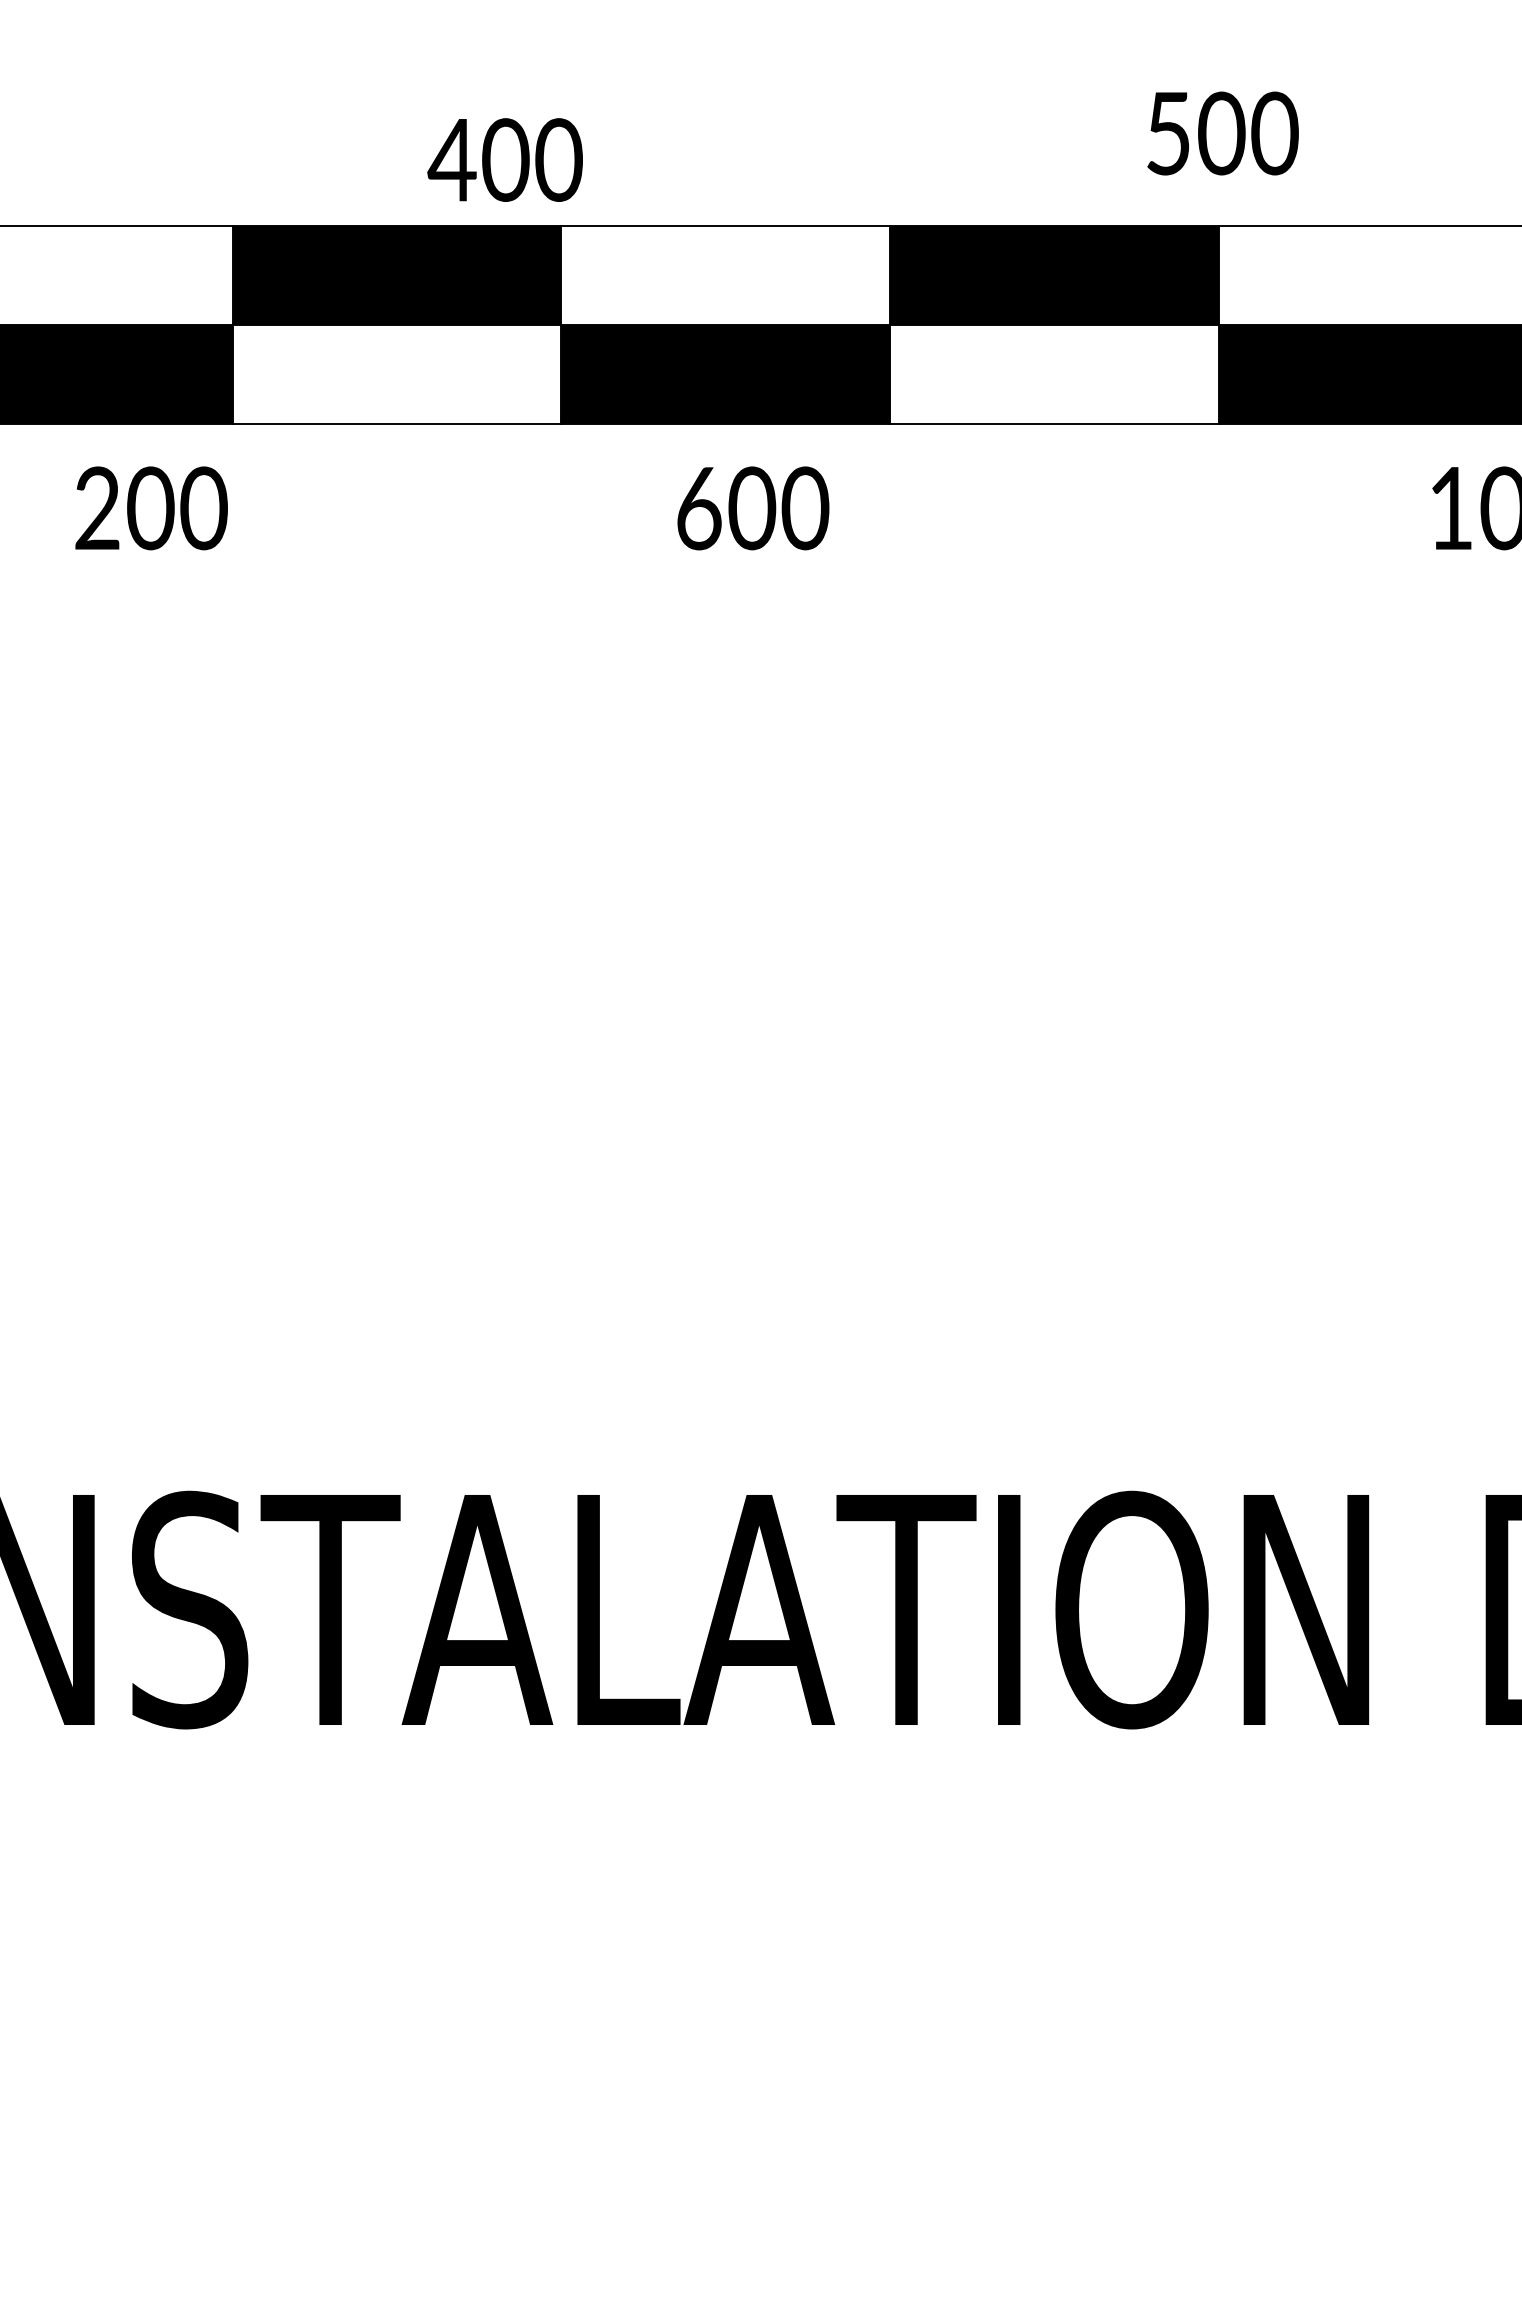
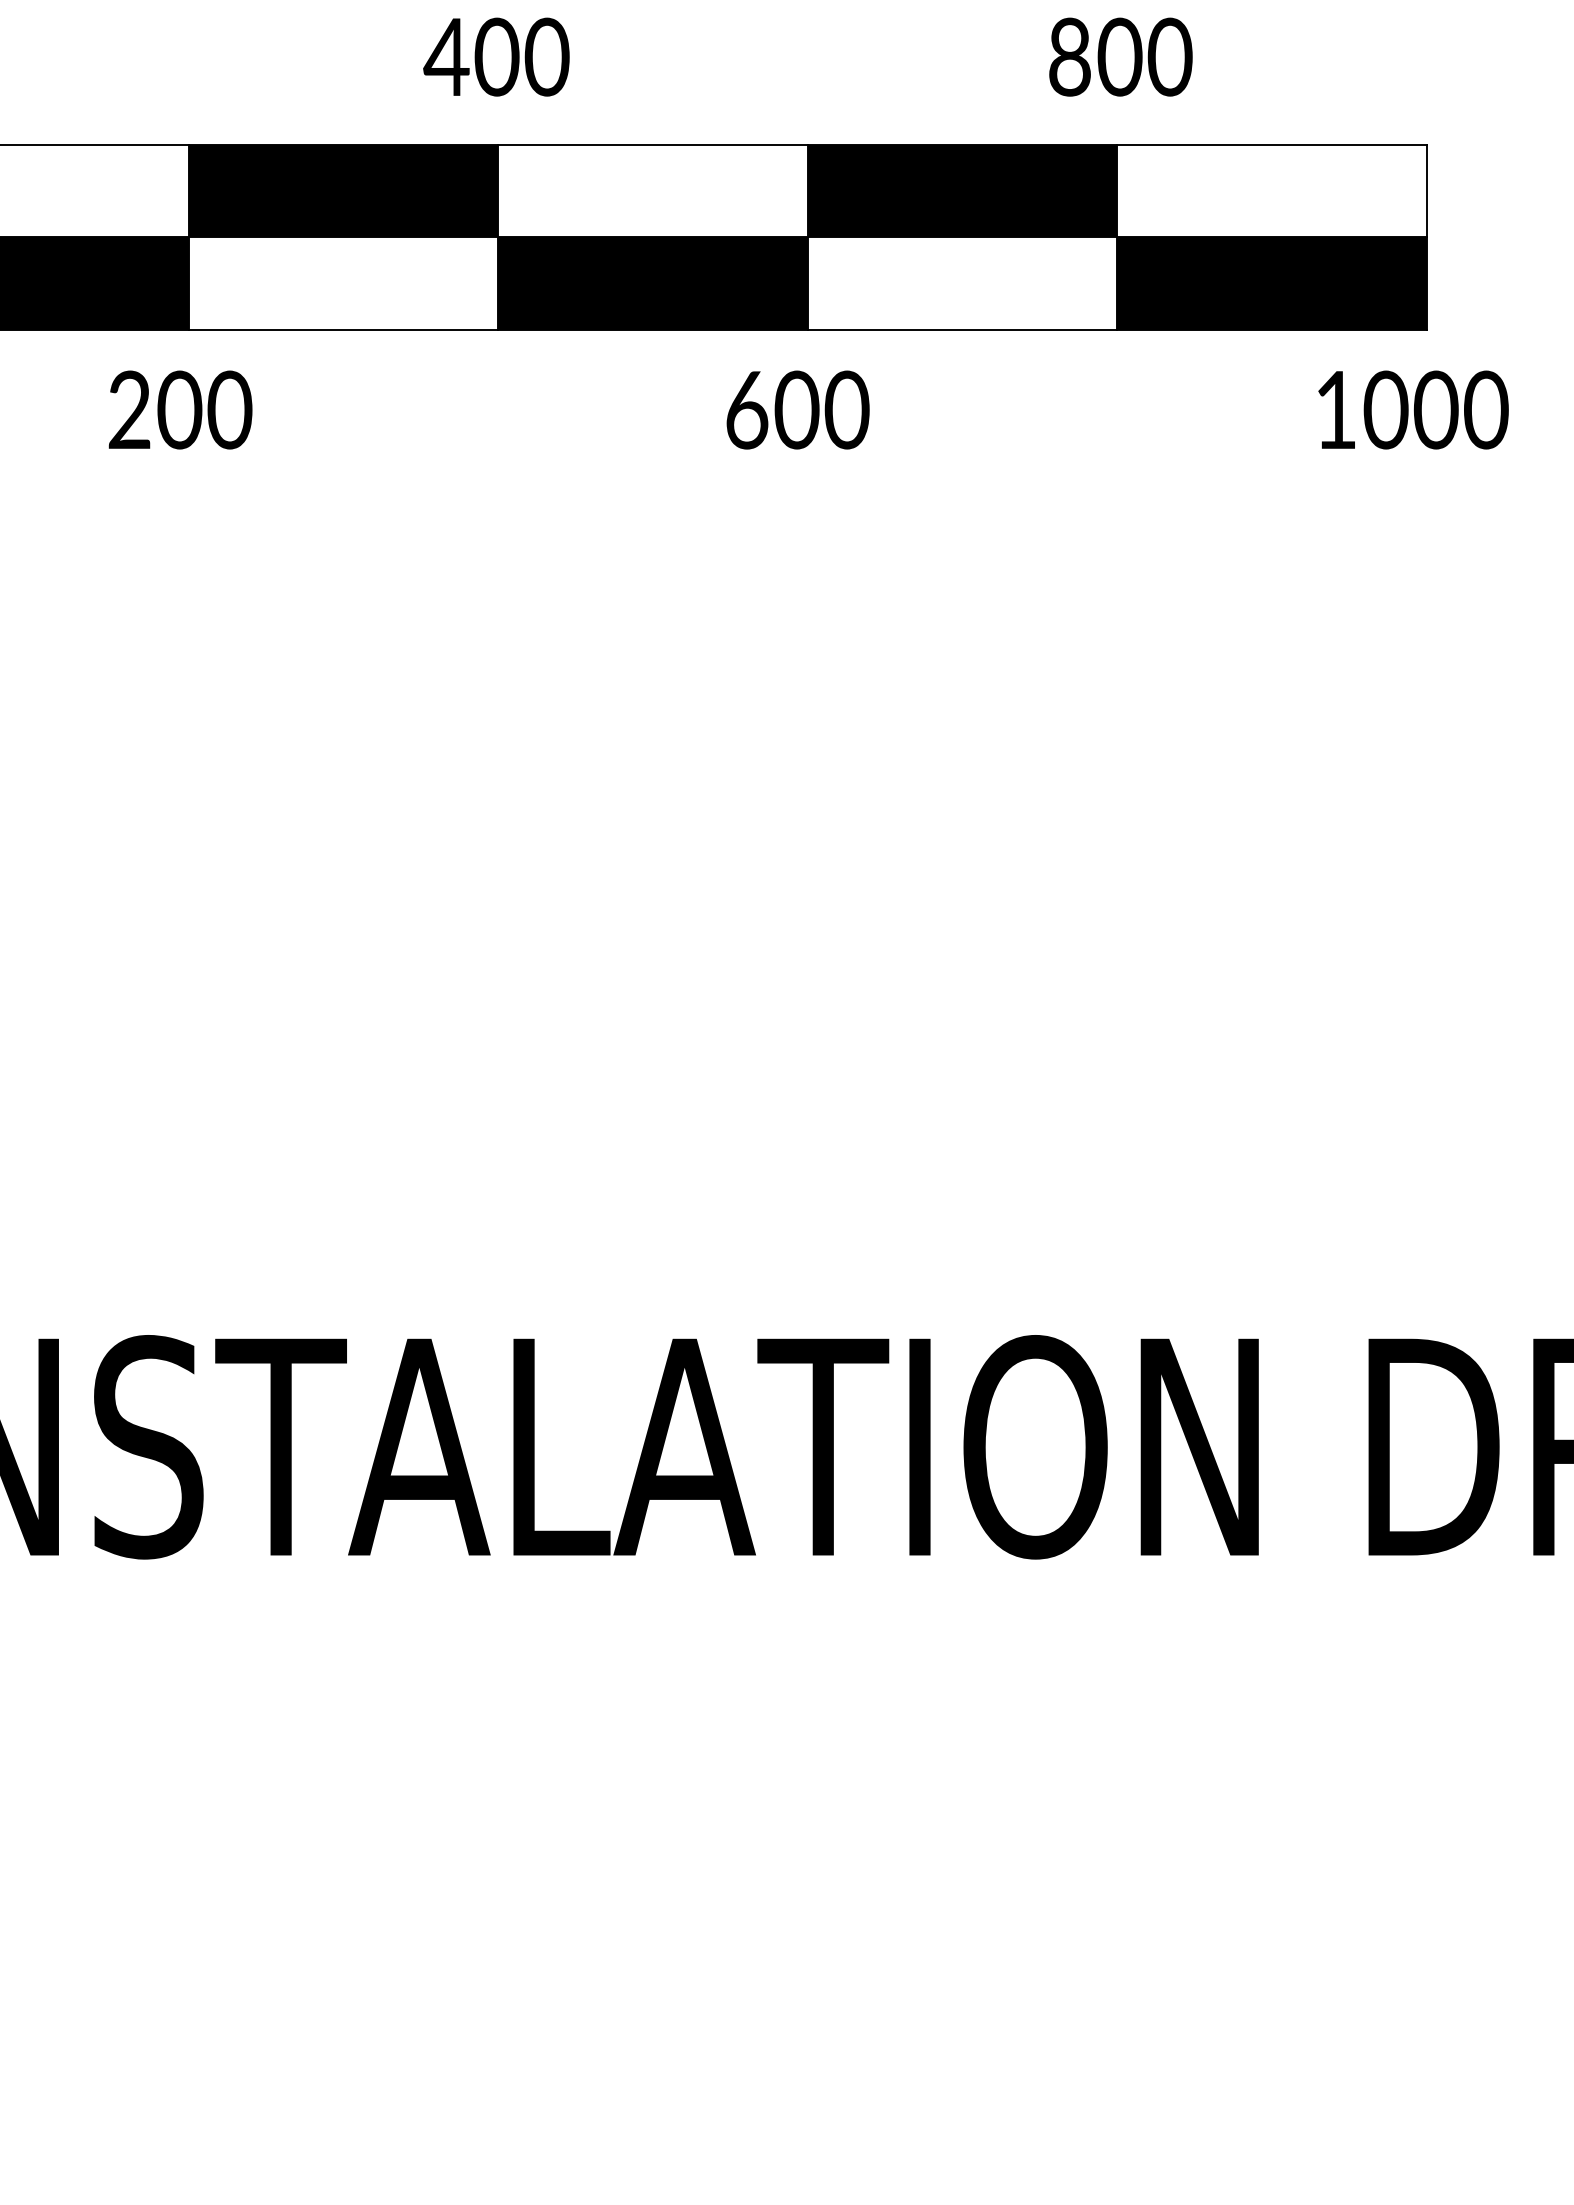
text: (1168, 132) -> (1069, 56), 500 -> 800
text: (505, 159) -> (496, 56), moved
text: (151, 507) -> (180, 409), moved
text: (752, 507) -> (797, 409), moved

